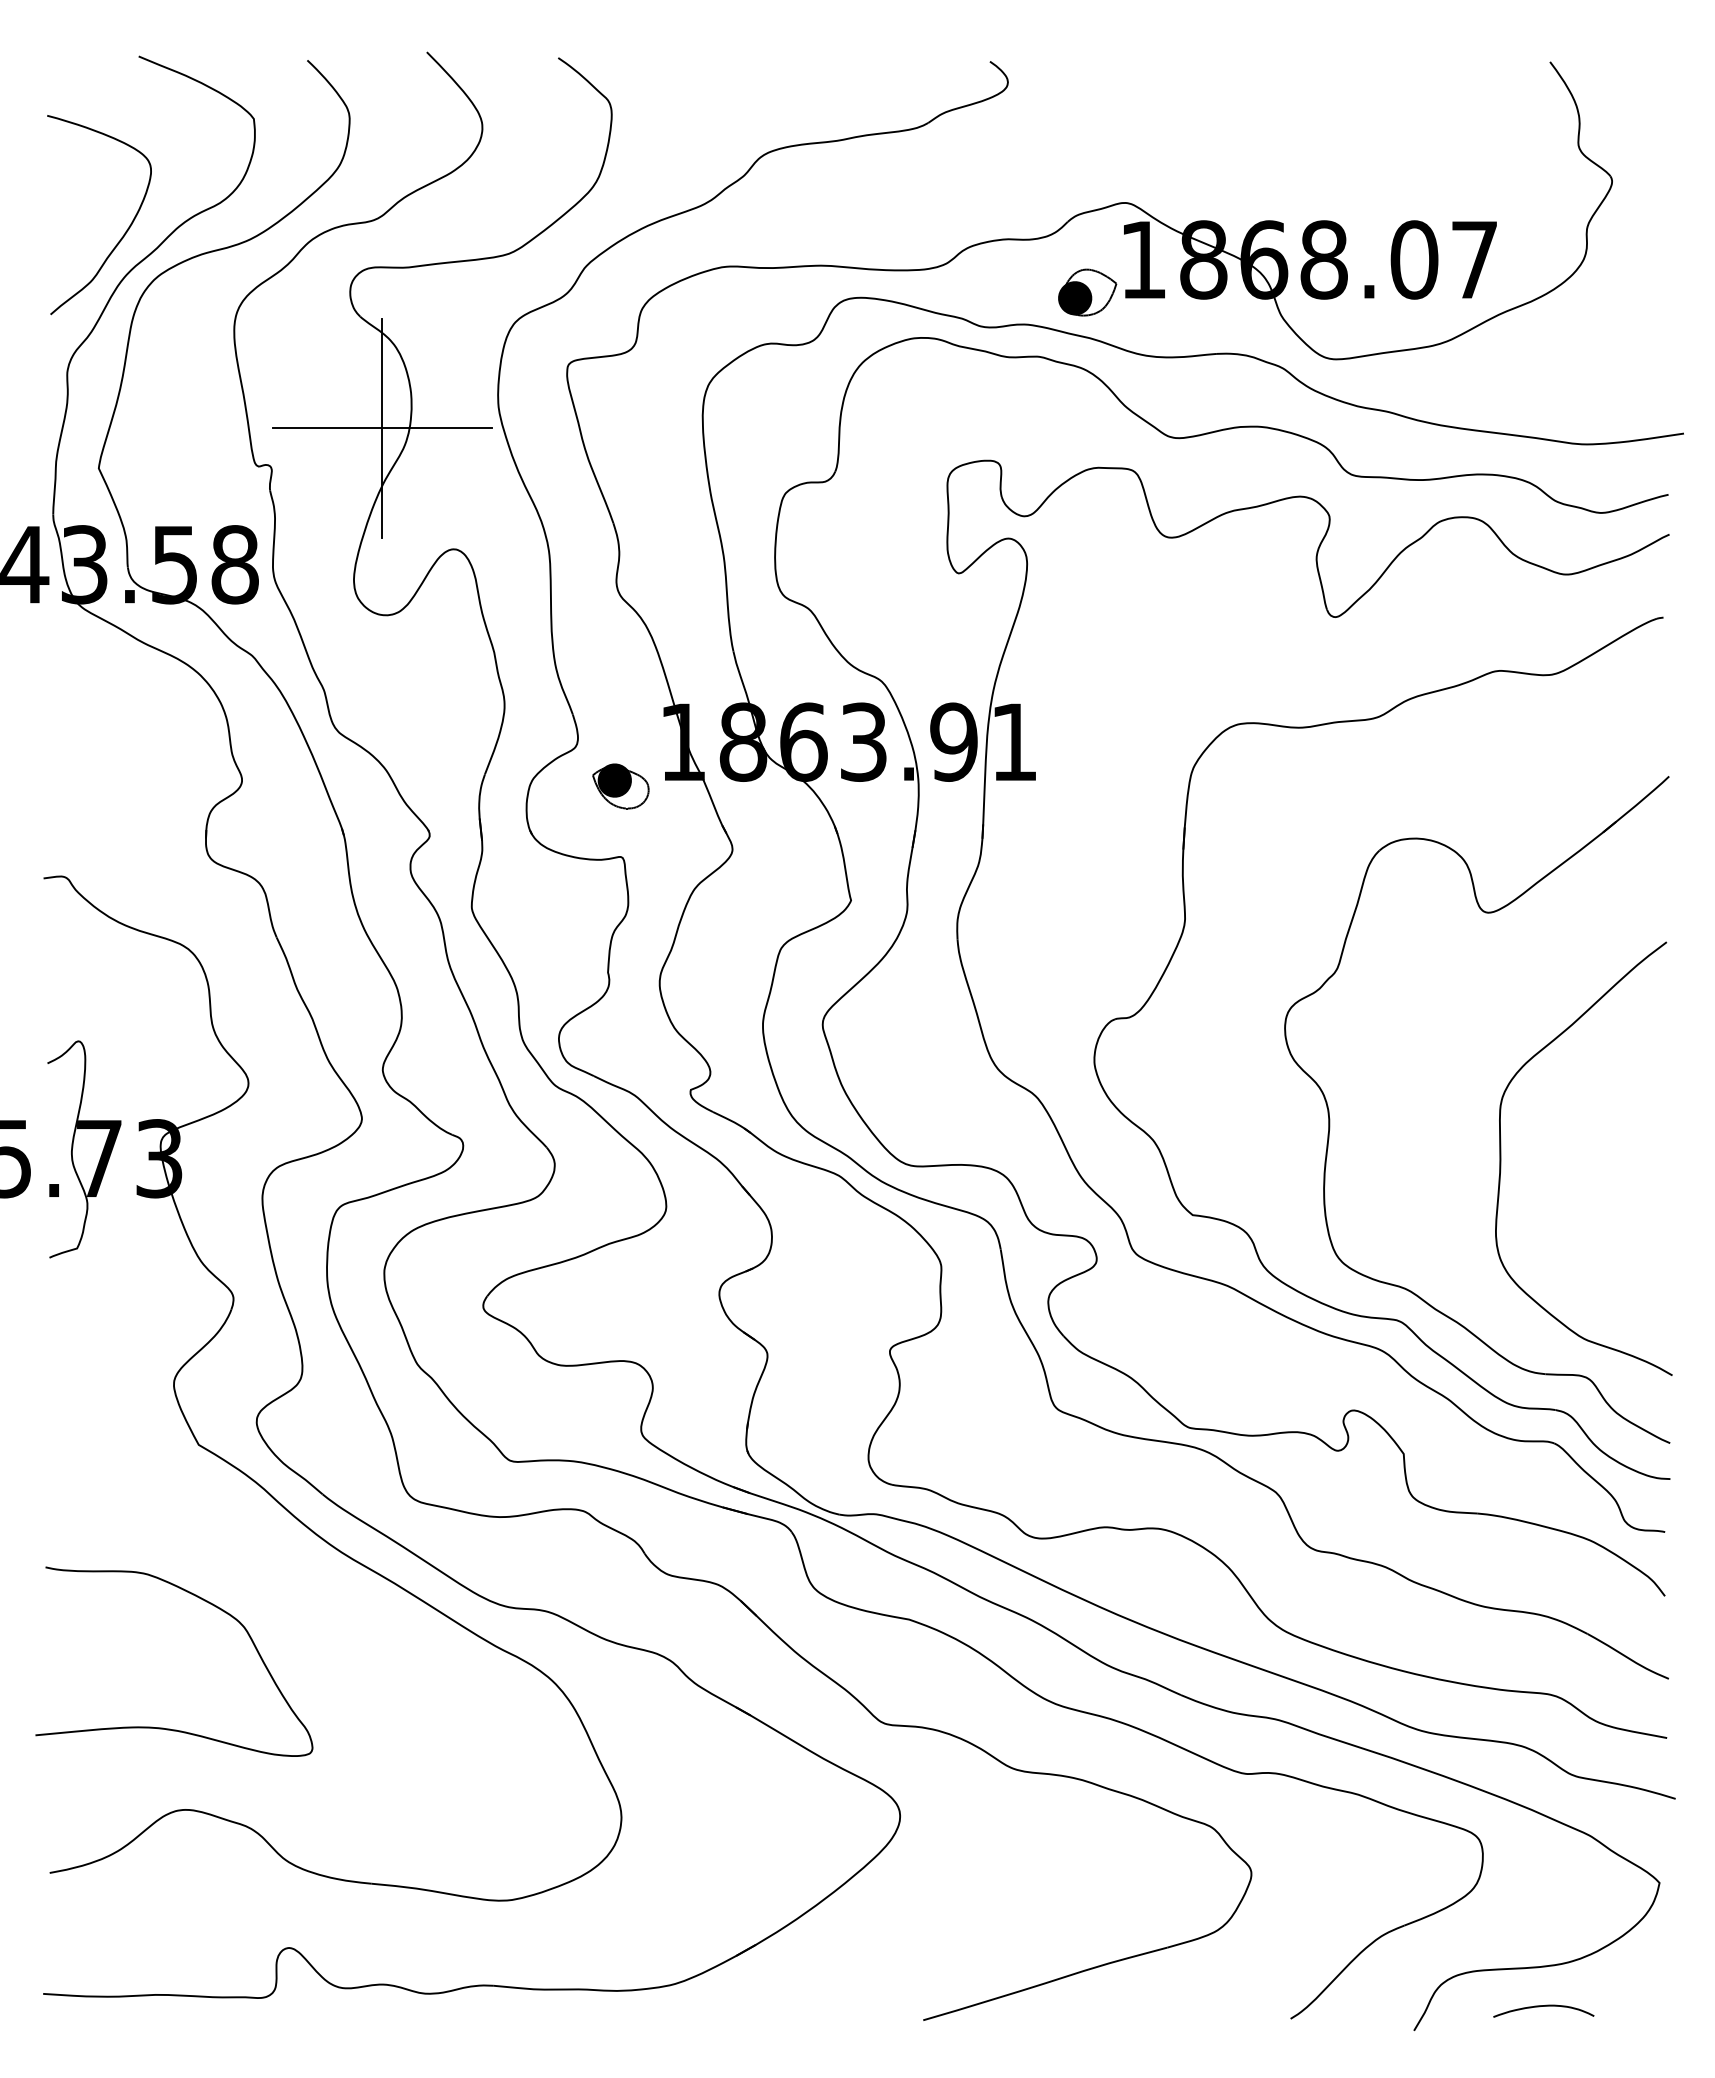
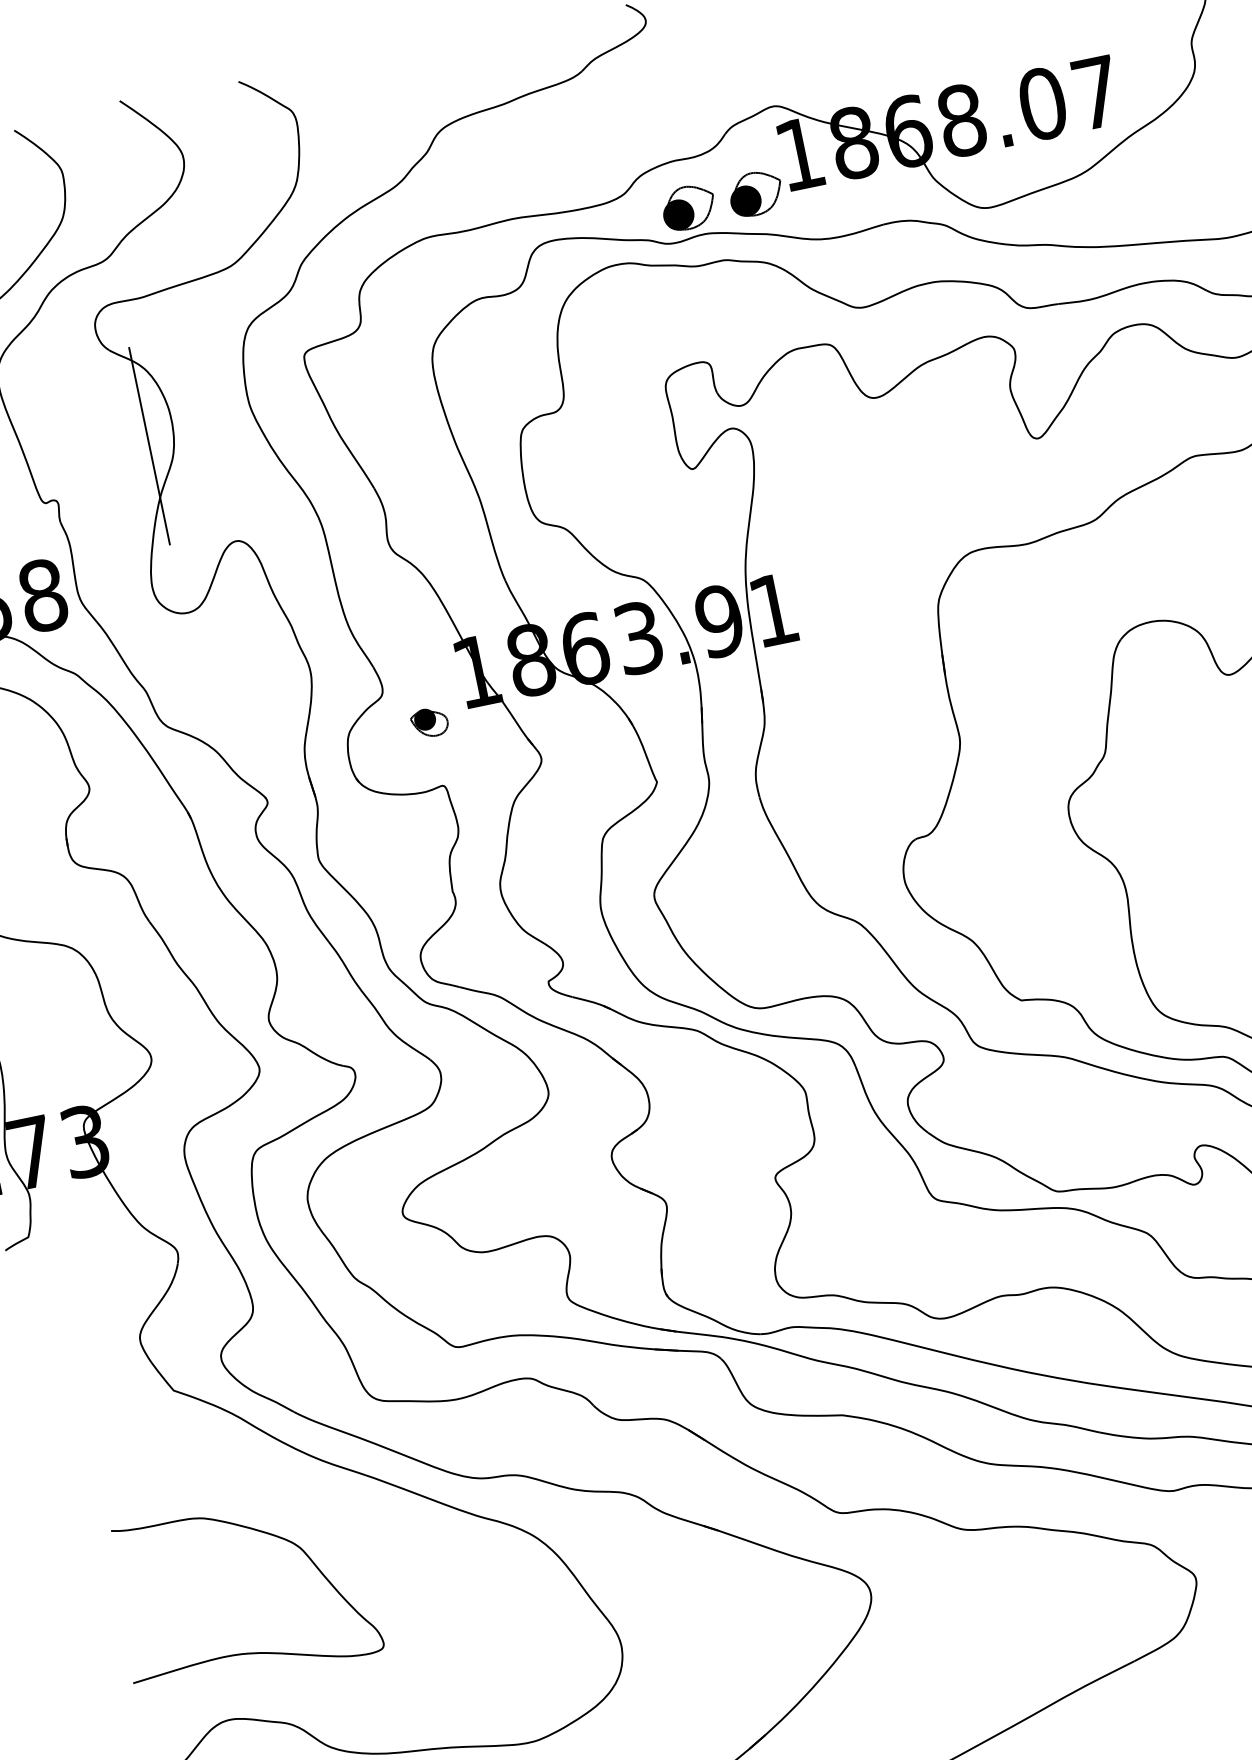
part: (1012, 292) -> (688, 207), added
line: (381, 428) -> (148, 446), removed
part: (620, 786) -> (429, 722), size x0.7
curve: (163, 1727) -> (246, 1652), moved

